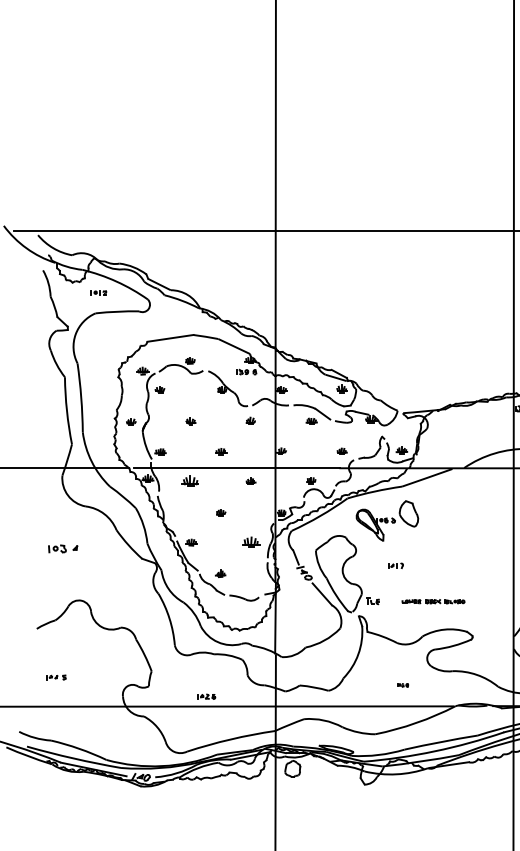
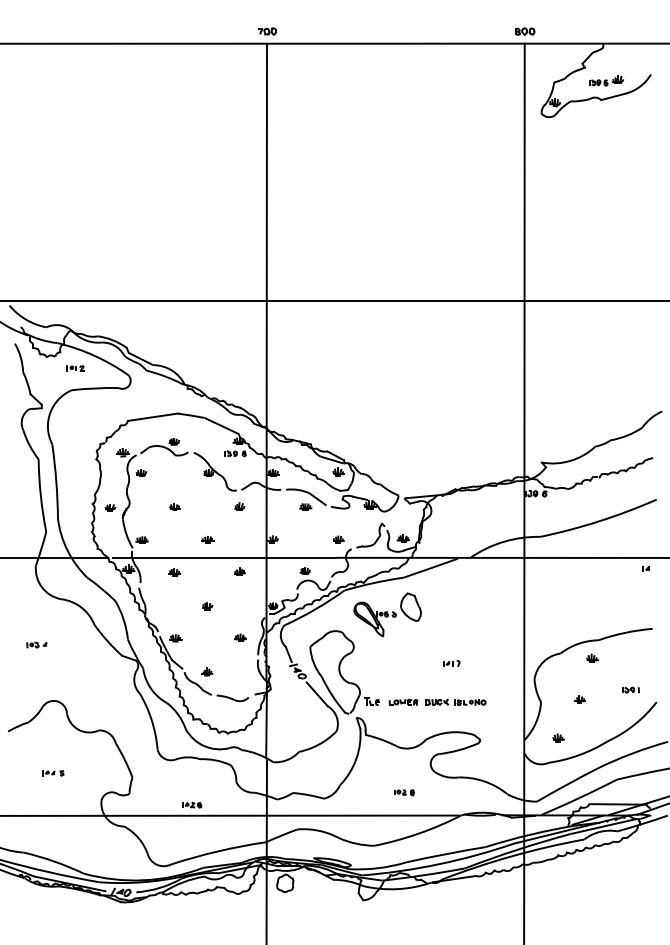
part: (190, 481) -> (174, 572), size x0.62
part: (251, 541) -> (240, 637), size x0.62
part: (62, 548) -> (36, 644), size x0.62
part: (395, 565) -> (451, 663), moved
part: (433, 600) -> (437, 701), size x1.43
part: (56, 677) -> (53, 773), moved
part: (402, 685) -> (404, 792), size x1.67

